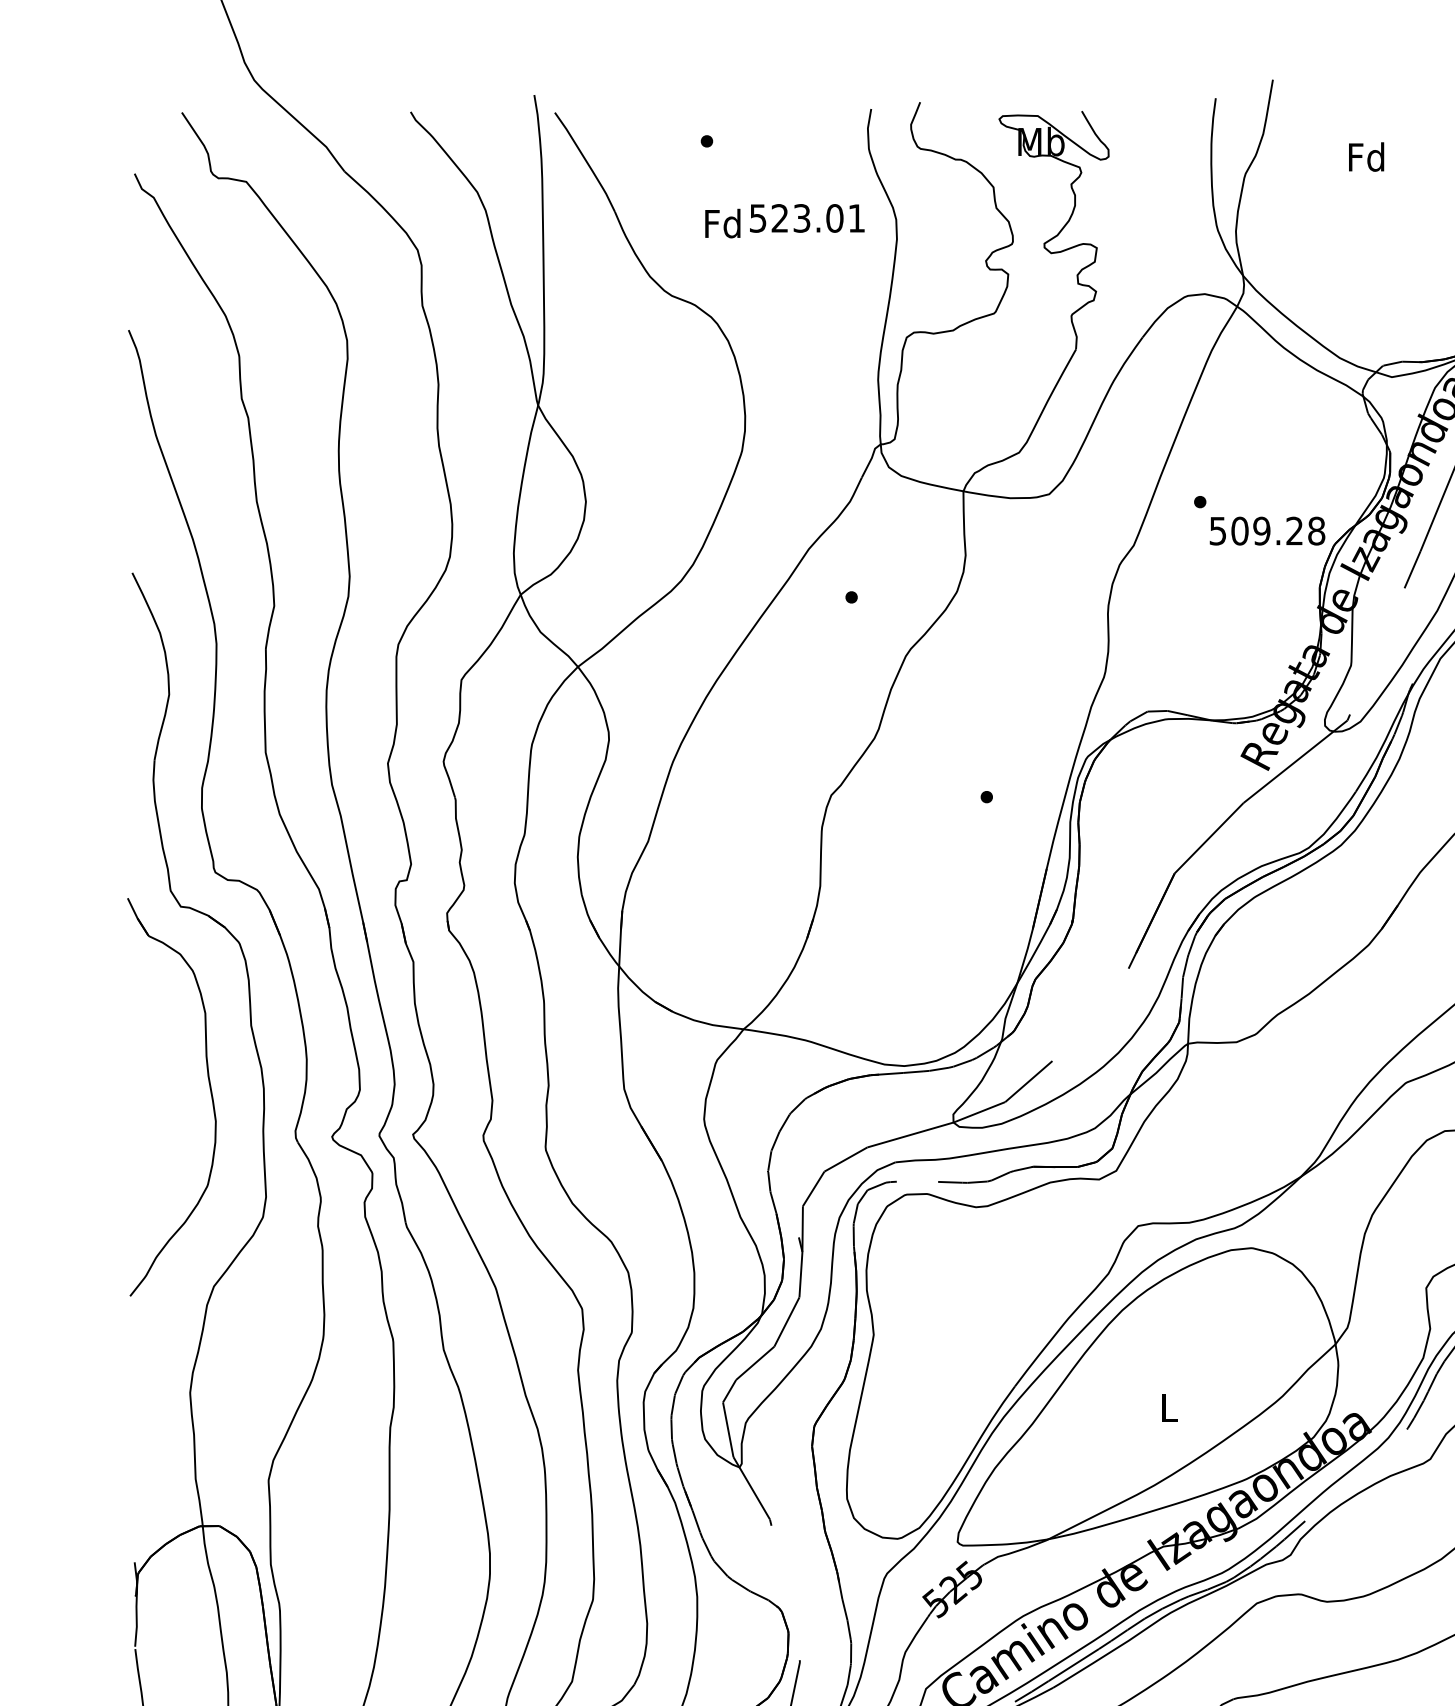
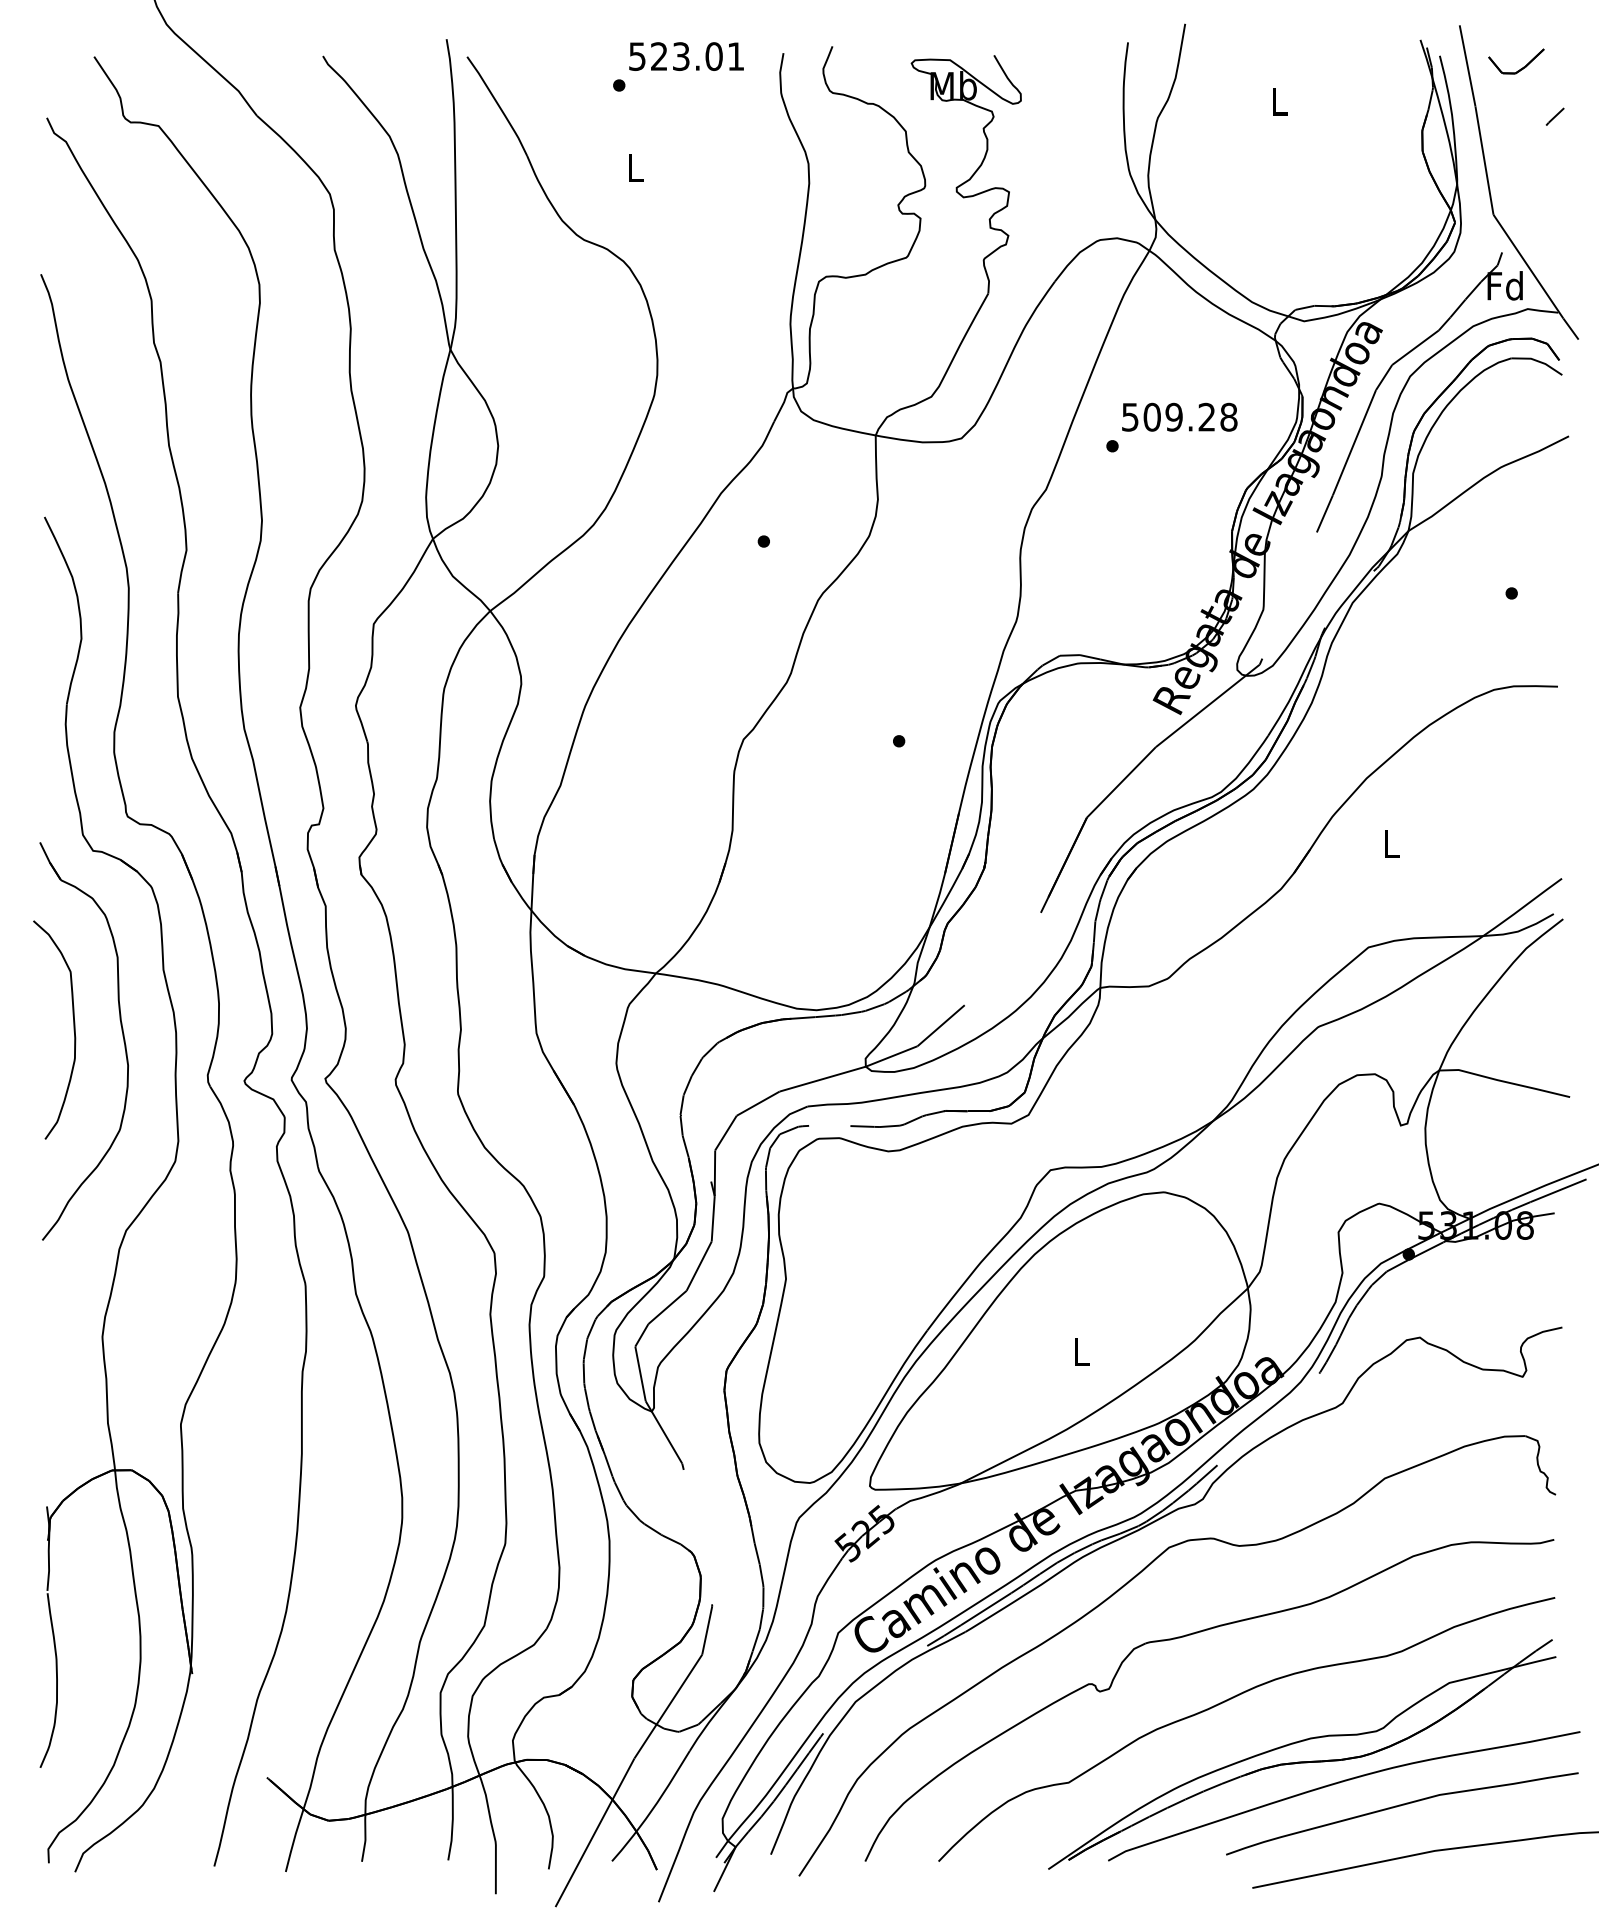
text: (1366, 156) -> (1278, 100), Fd -> L
text: (807, 218) -> (686, 56), moved
text: (722, 223) -> (634, 167), Fd -> L
text: (1267, 530) -> (1179, 416), moved
curve: (161, 1085) -> (73, 1029), added

